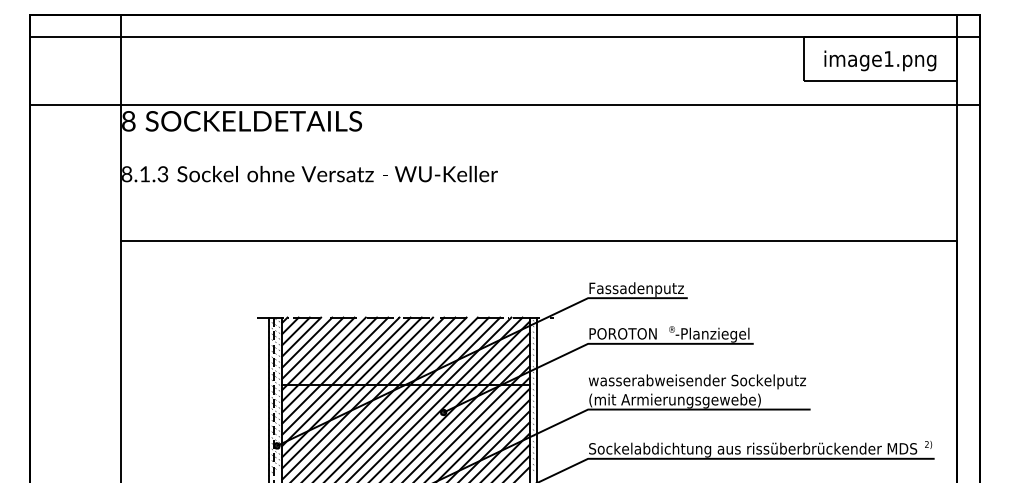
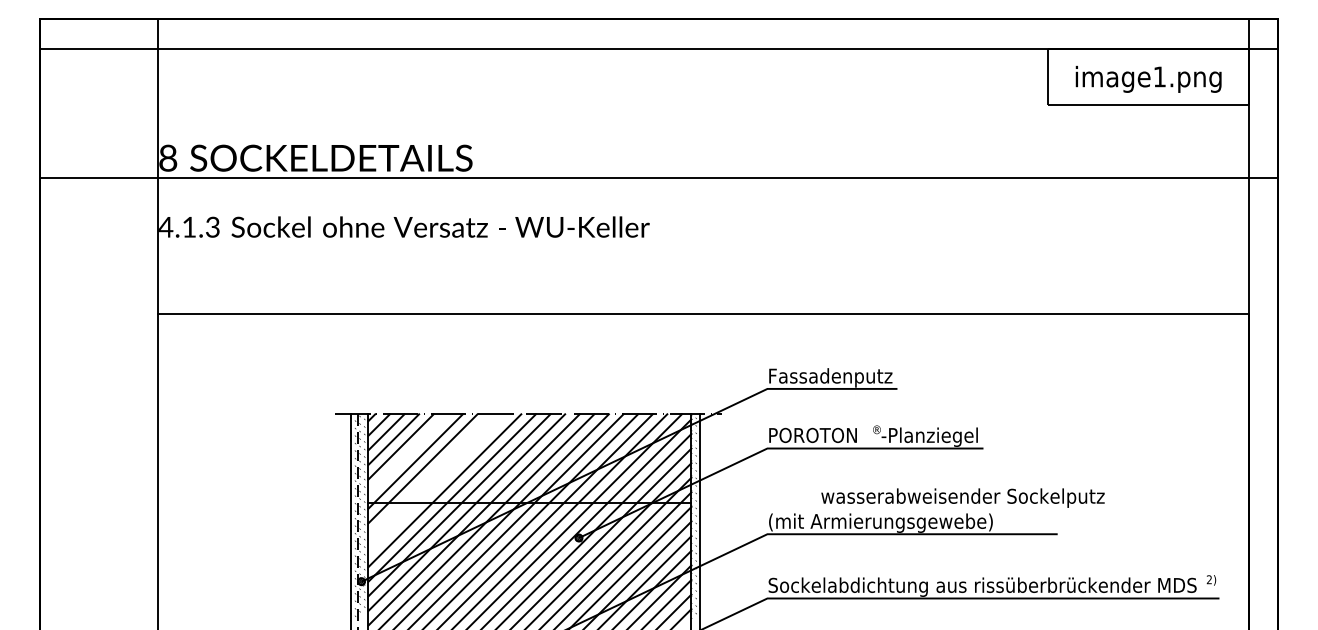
line: (504, 105) -> (658, 178), moved
text: (127, 173) -> (166, 226), 8.1.3 -> 4.1.3
line: (312, 348) -> (408, 454), removed
line: (329, 364) -> (430, 475), removed
line: (335, 370) -> (437, 483), removed
text: (697, 381) -> (962, 497), moved

